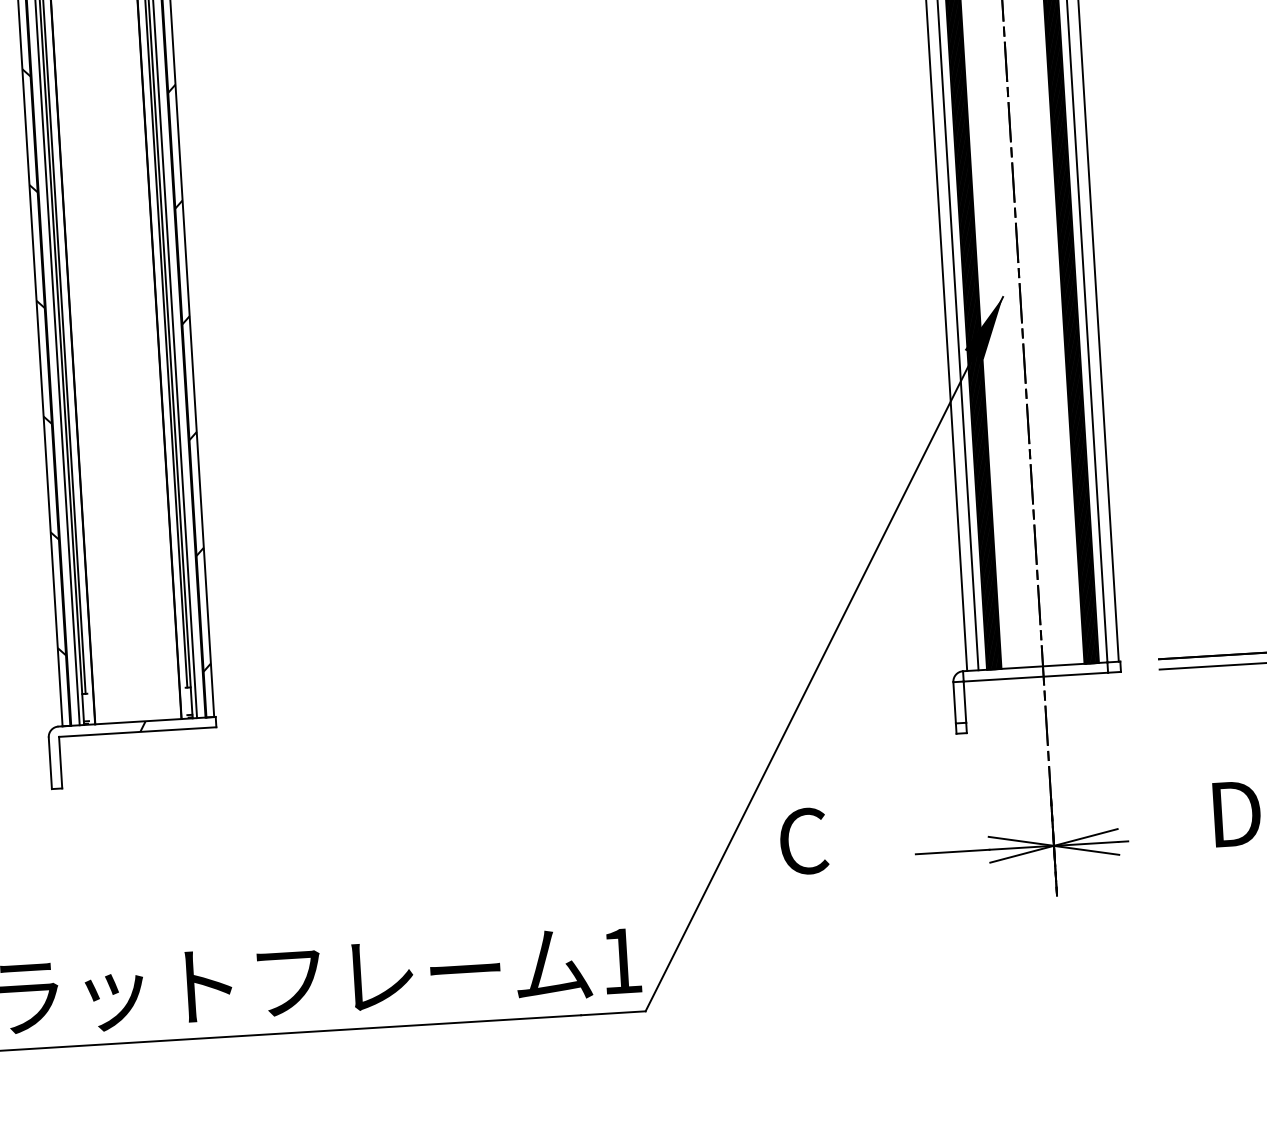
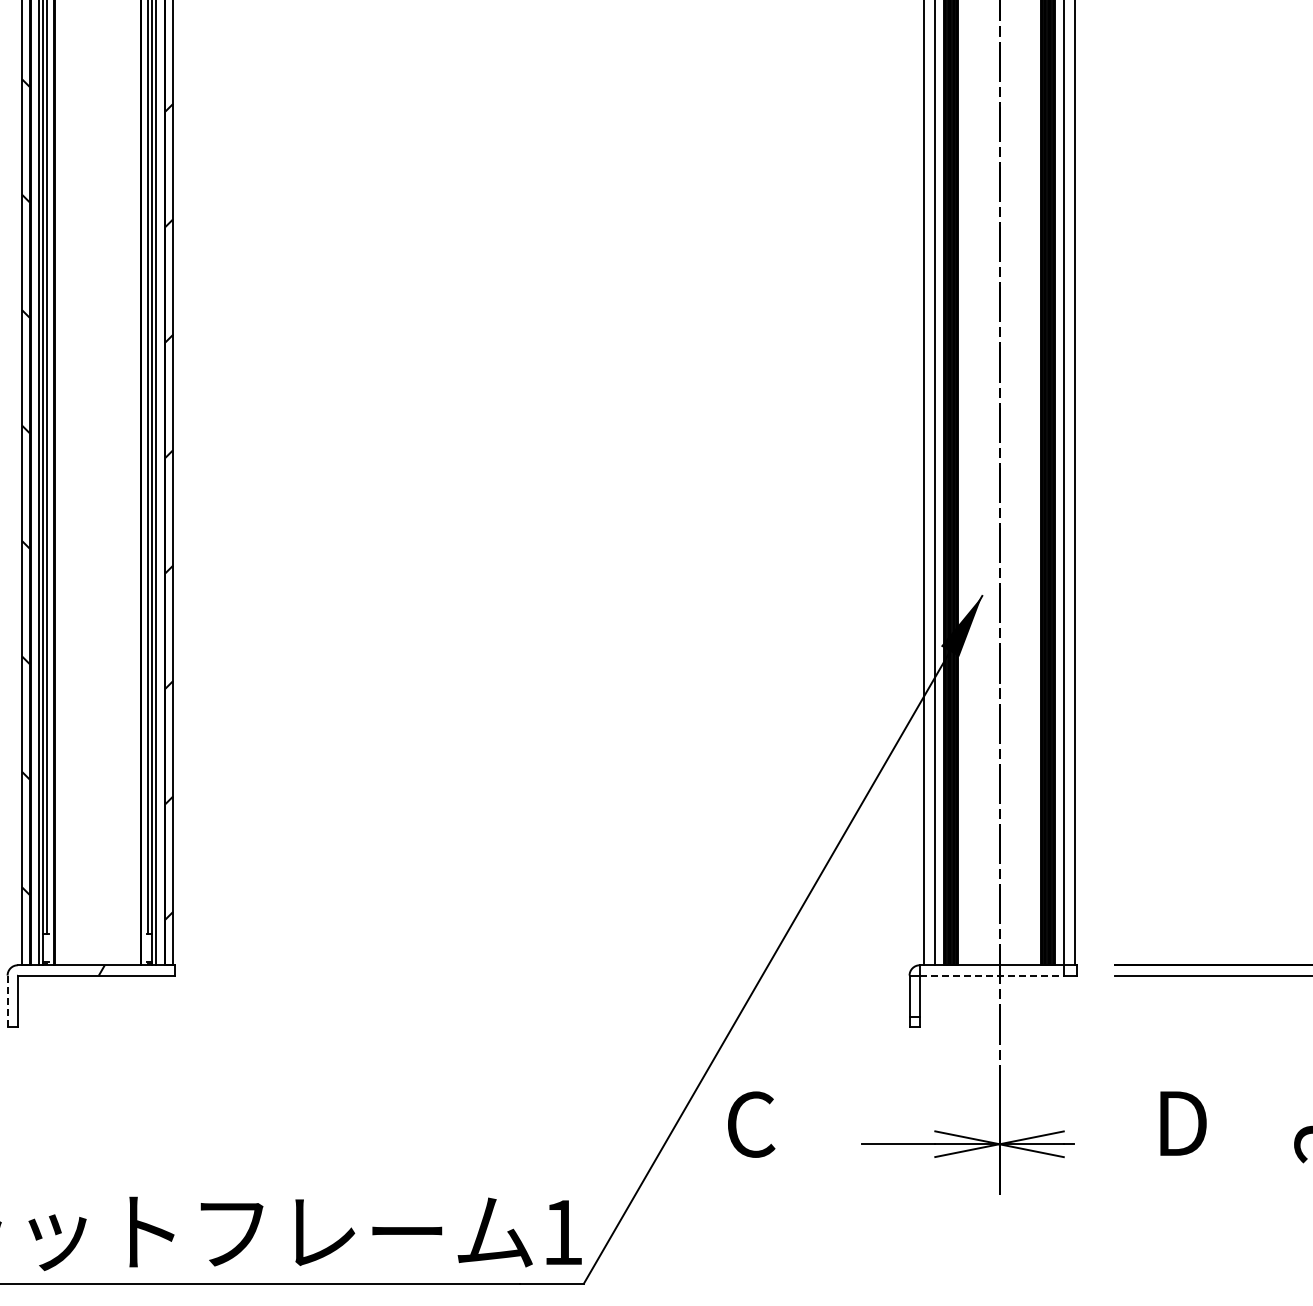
line: (1035, 677) -> (991, 975), solid -> dashed
line: (50, 763) -> (7, 1001), solid -> dashed

